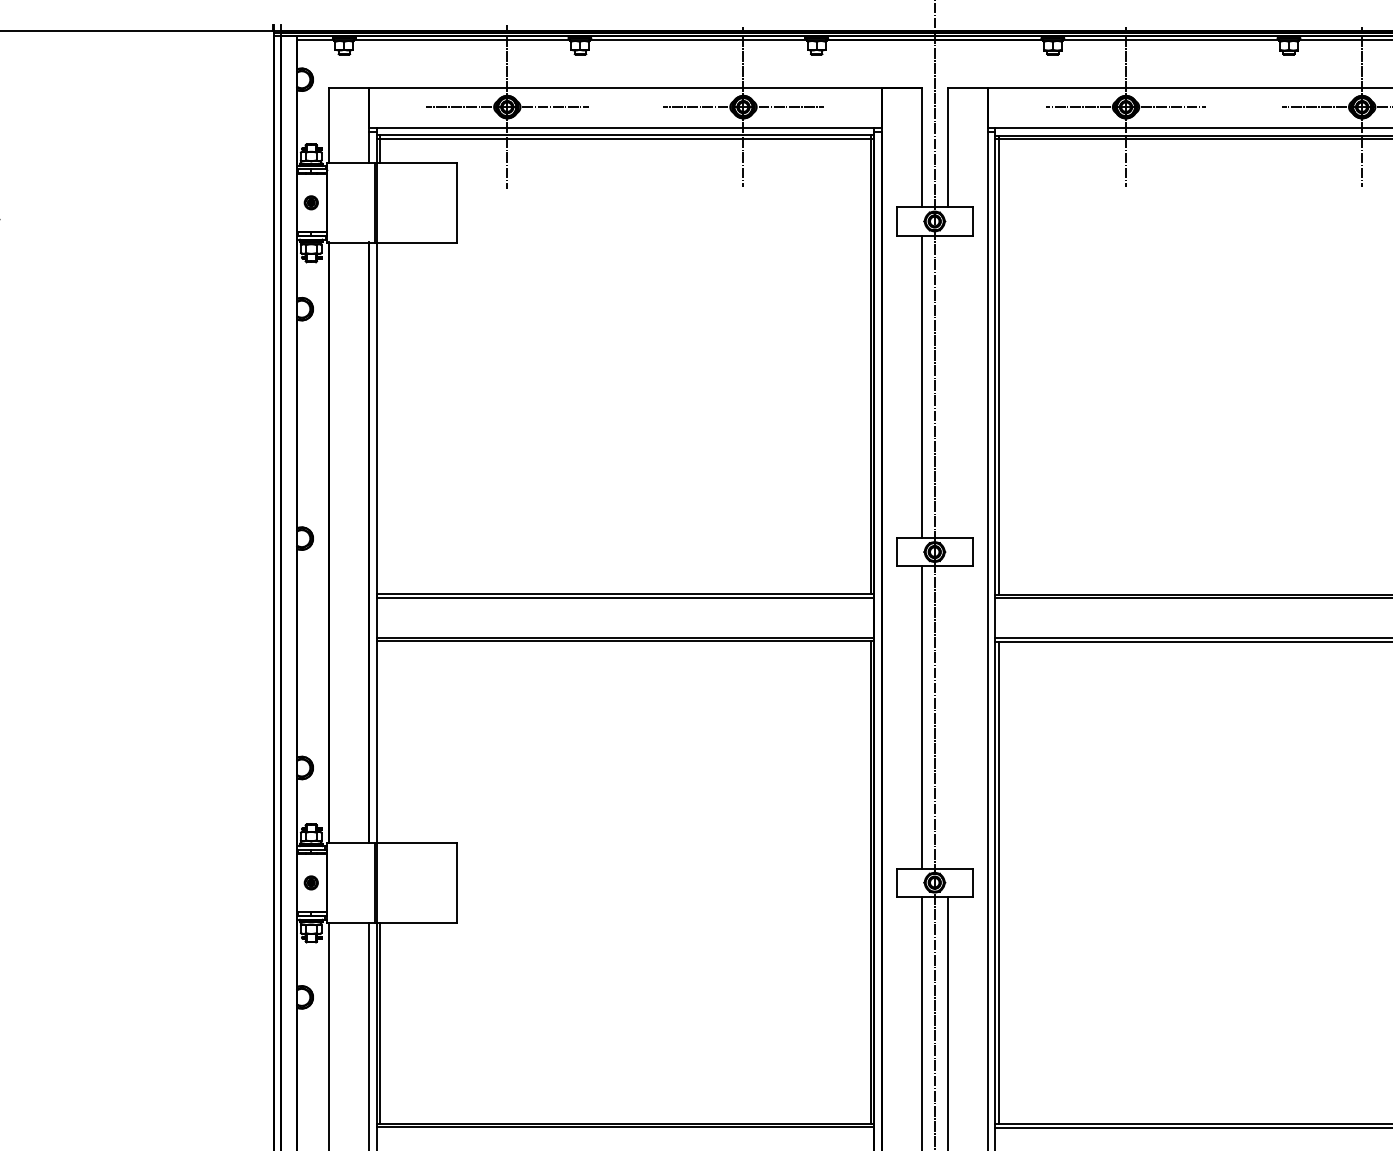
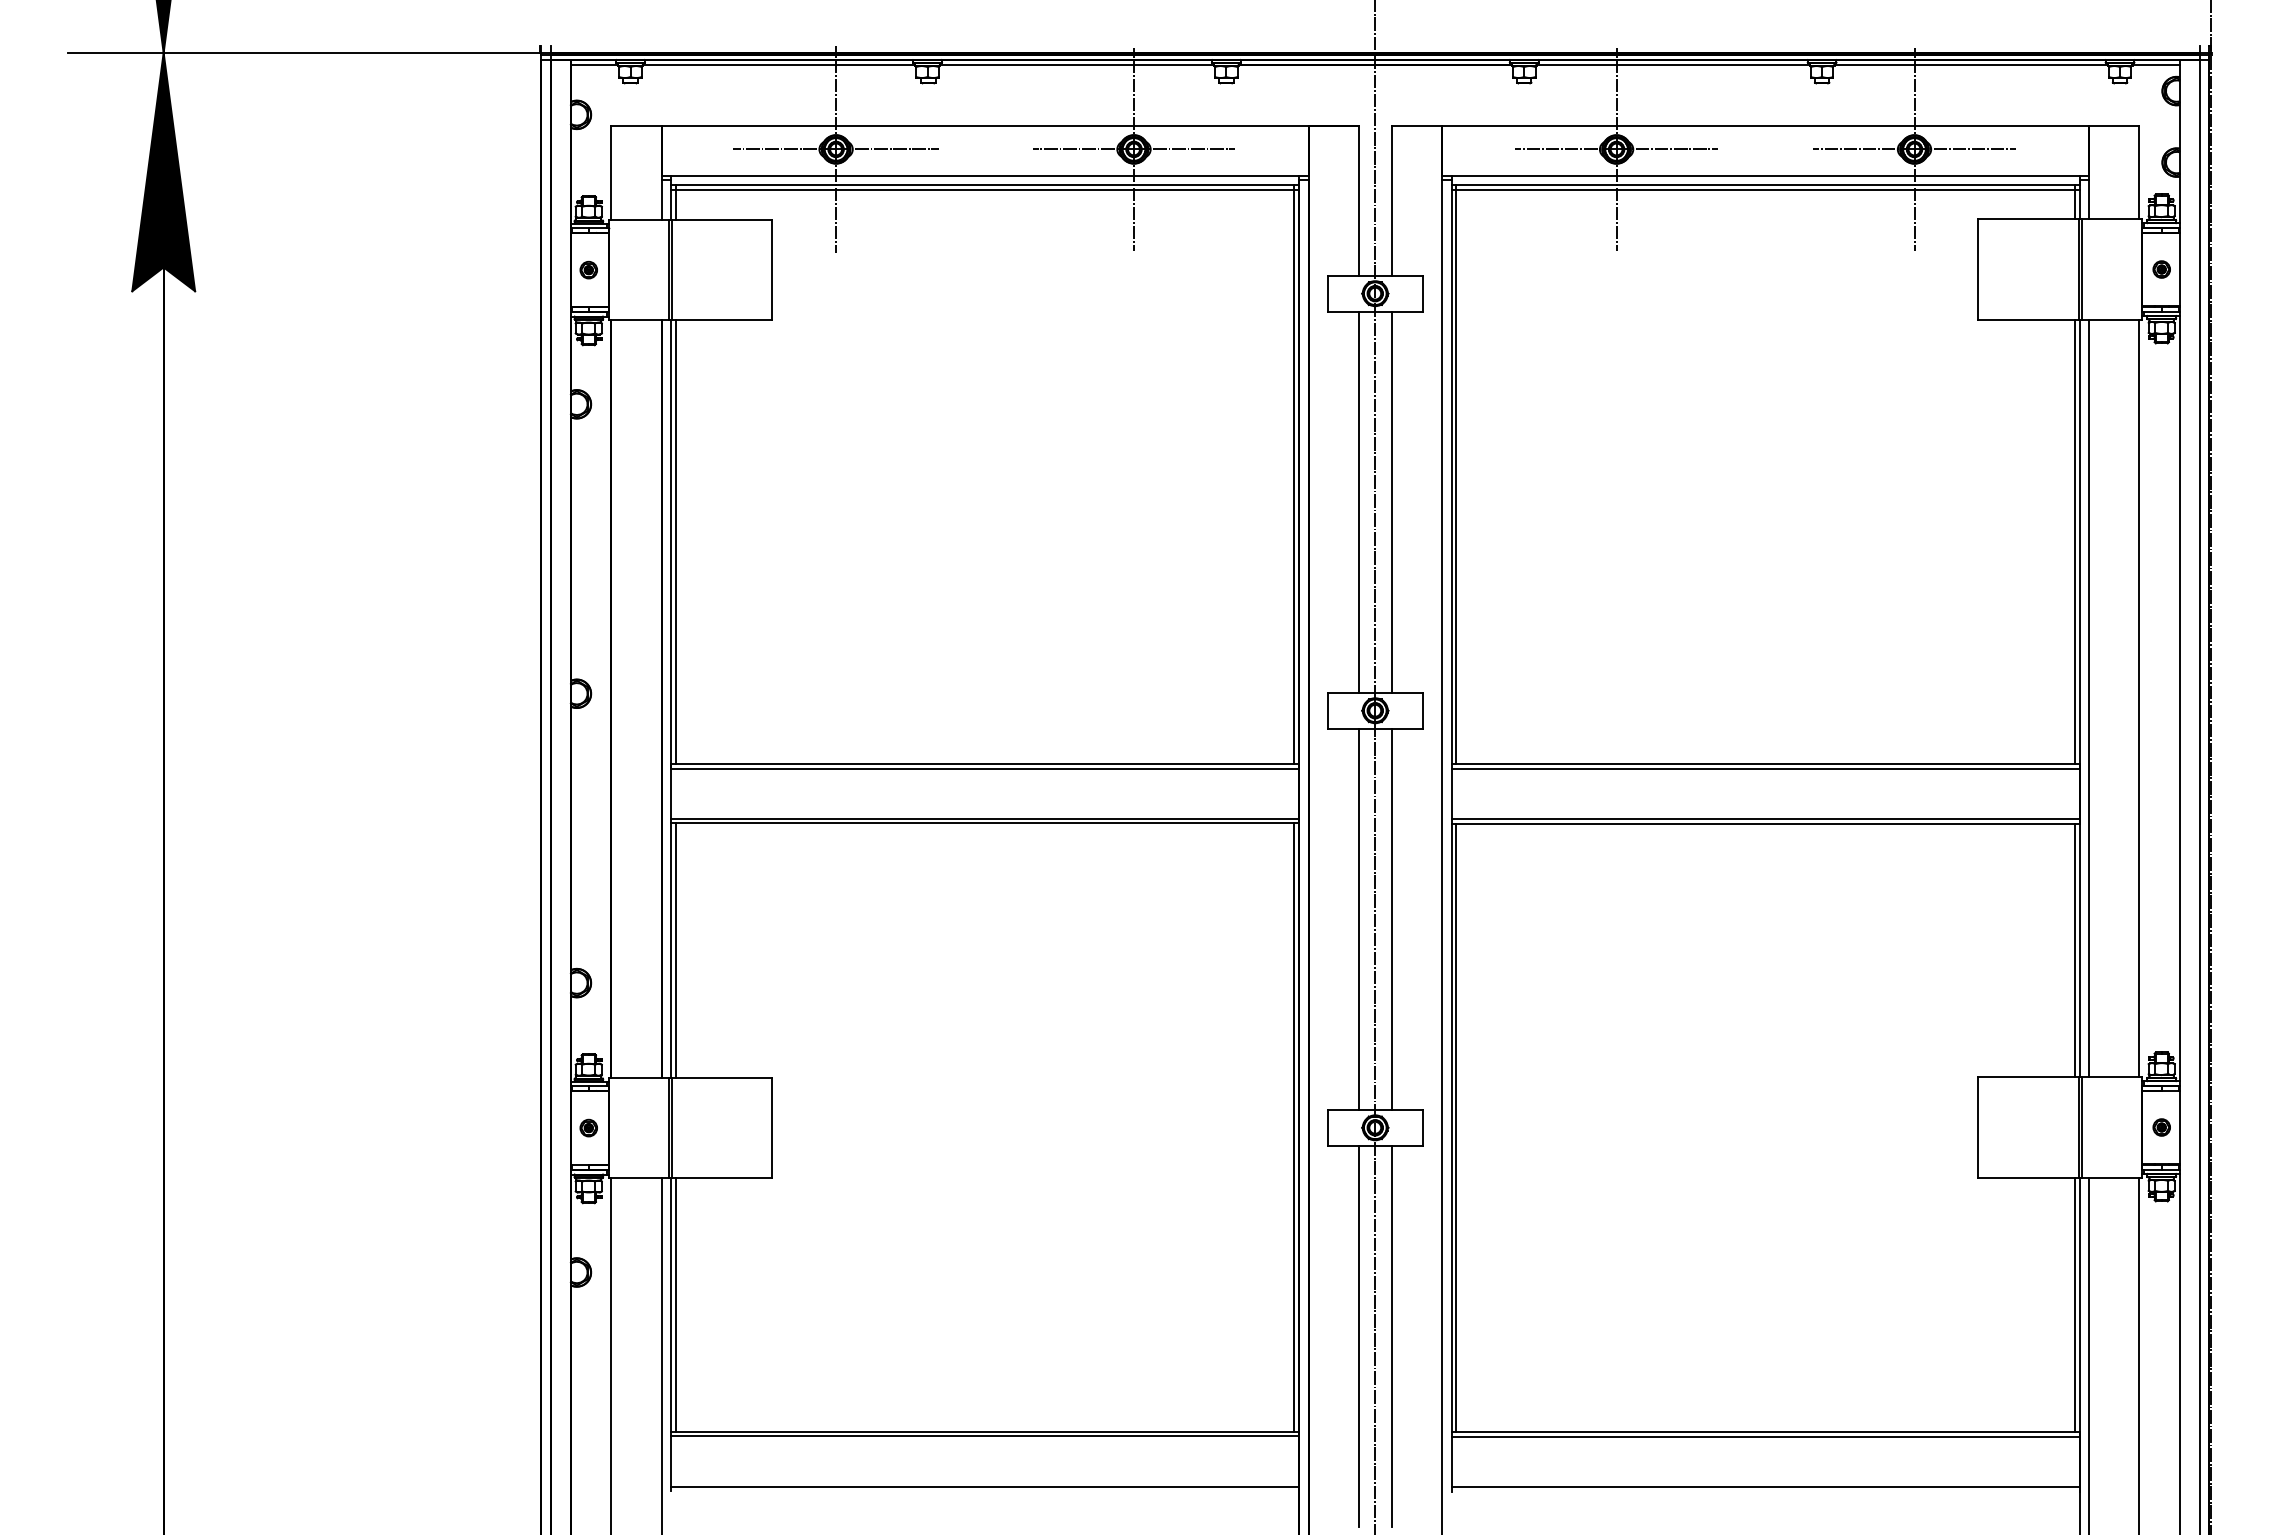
line: (947, 386) -> (1391, 501), added
line: (380, 417) -> (675, 541), added
line: (947, 716) -> (1391, 918), added
line: (380, 742) -> (675, 950), added

